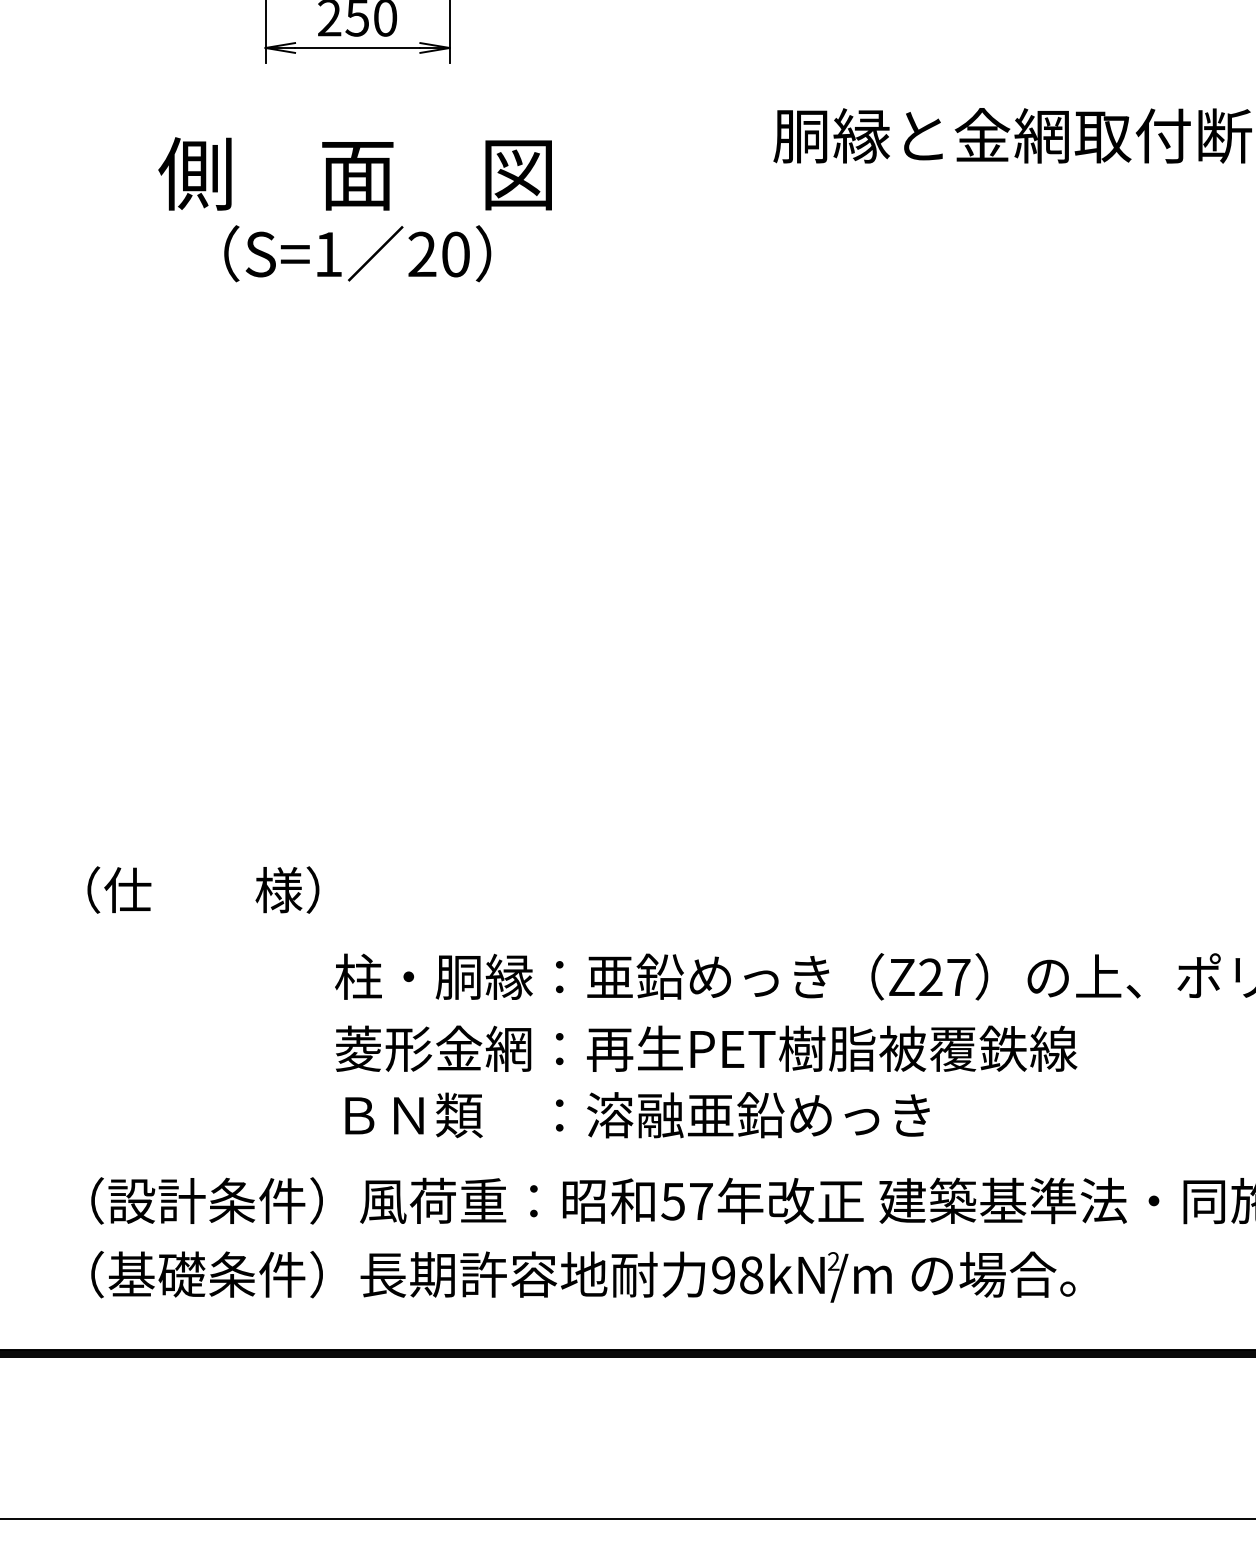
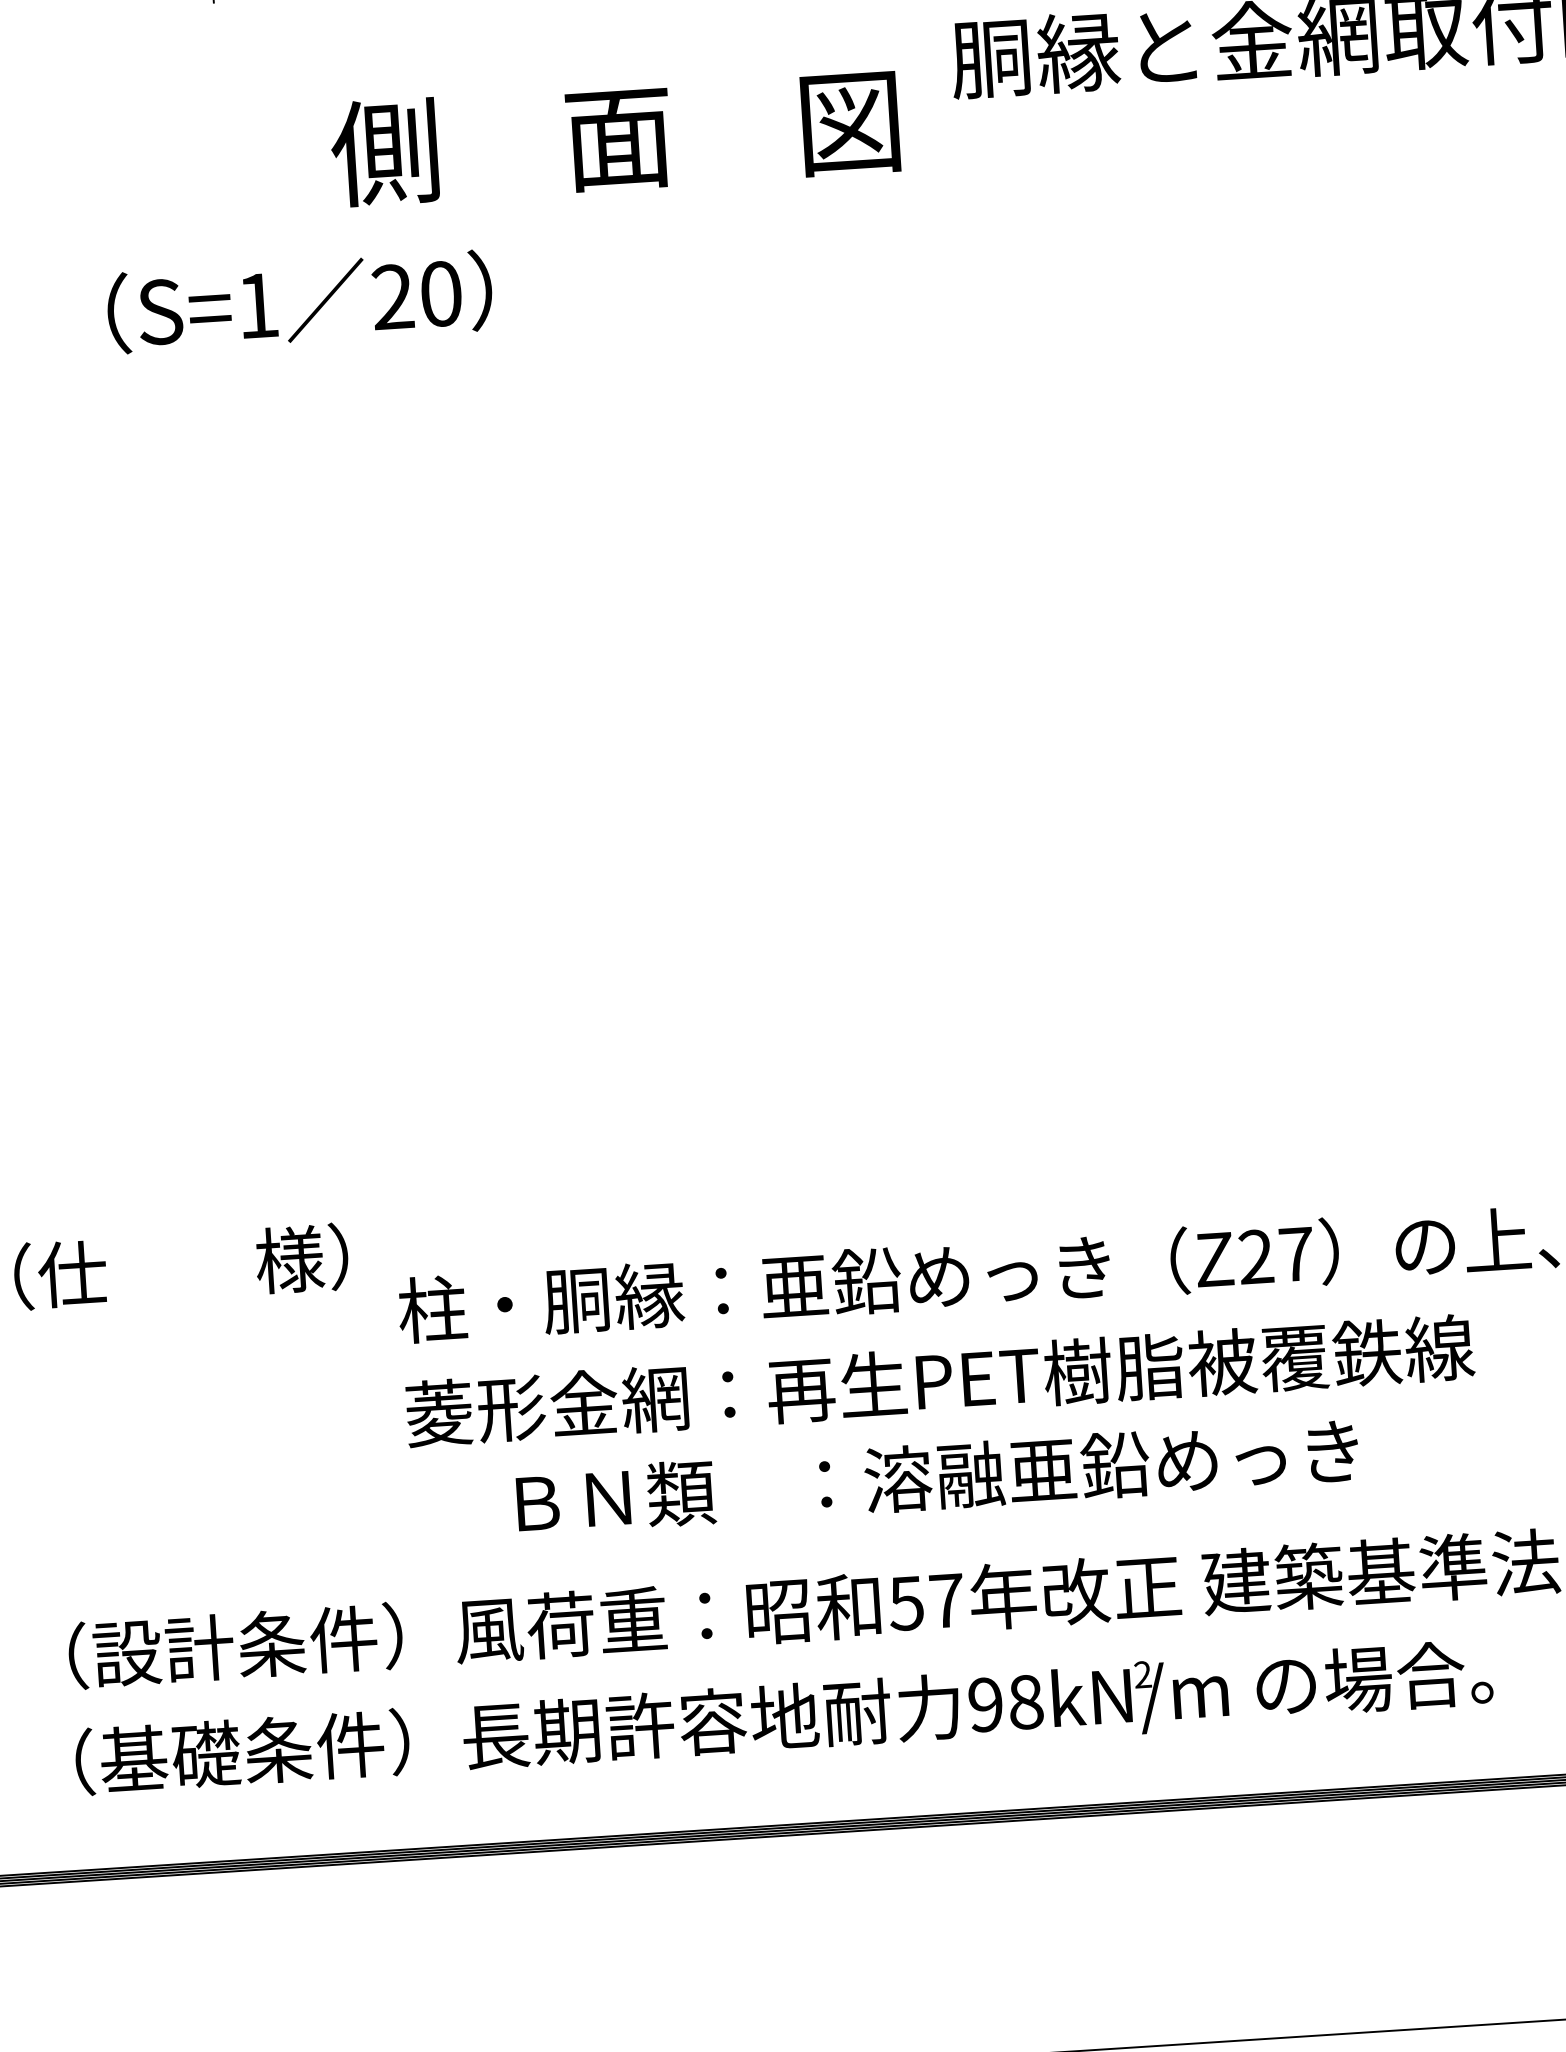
text: (354, 173) -> (614, 136), moved
text: (357, 253) -> (299, 301), moved
text: (203, 889) -> (181, 1265), moved
text: (637, 1115) -> (937, 1477), moved

